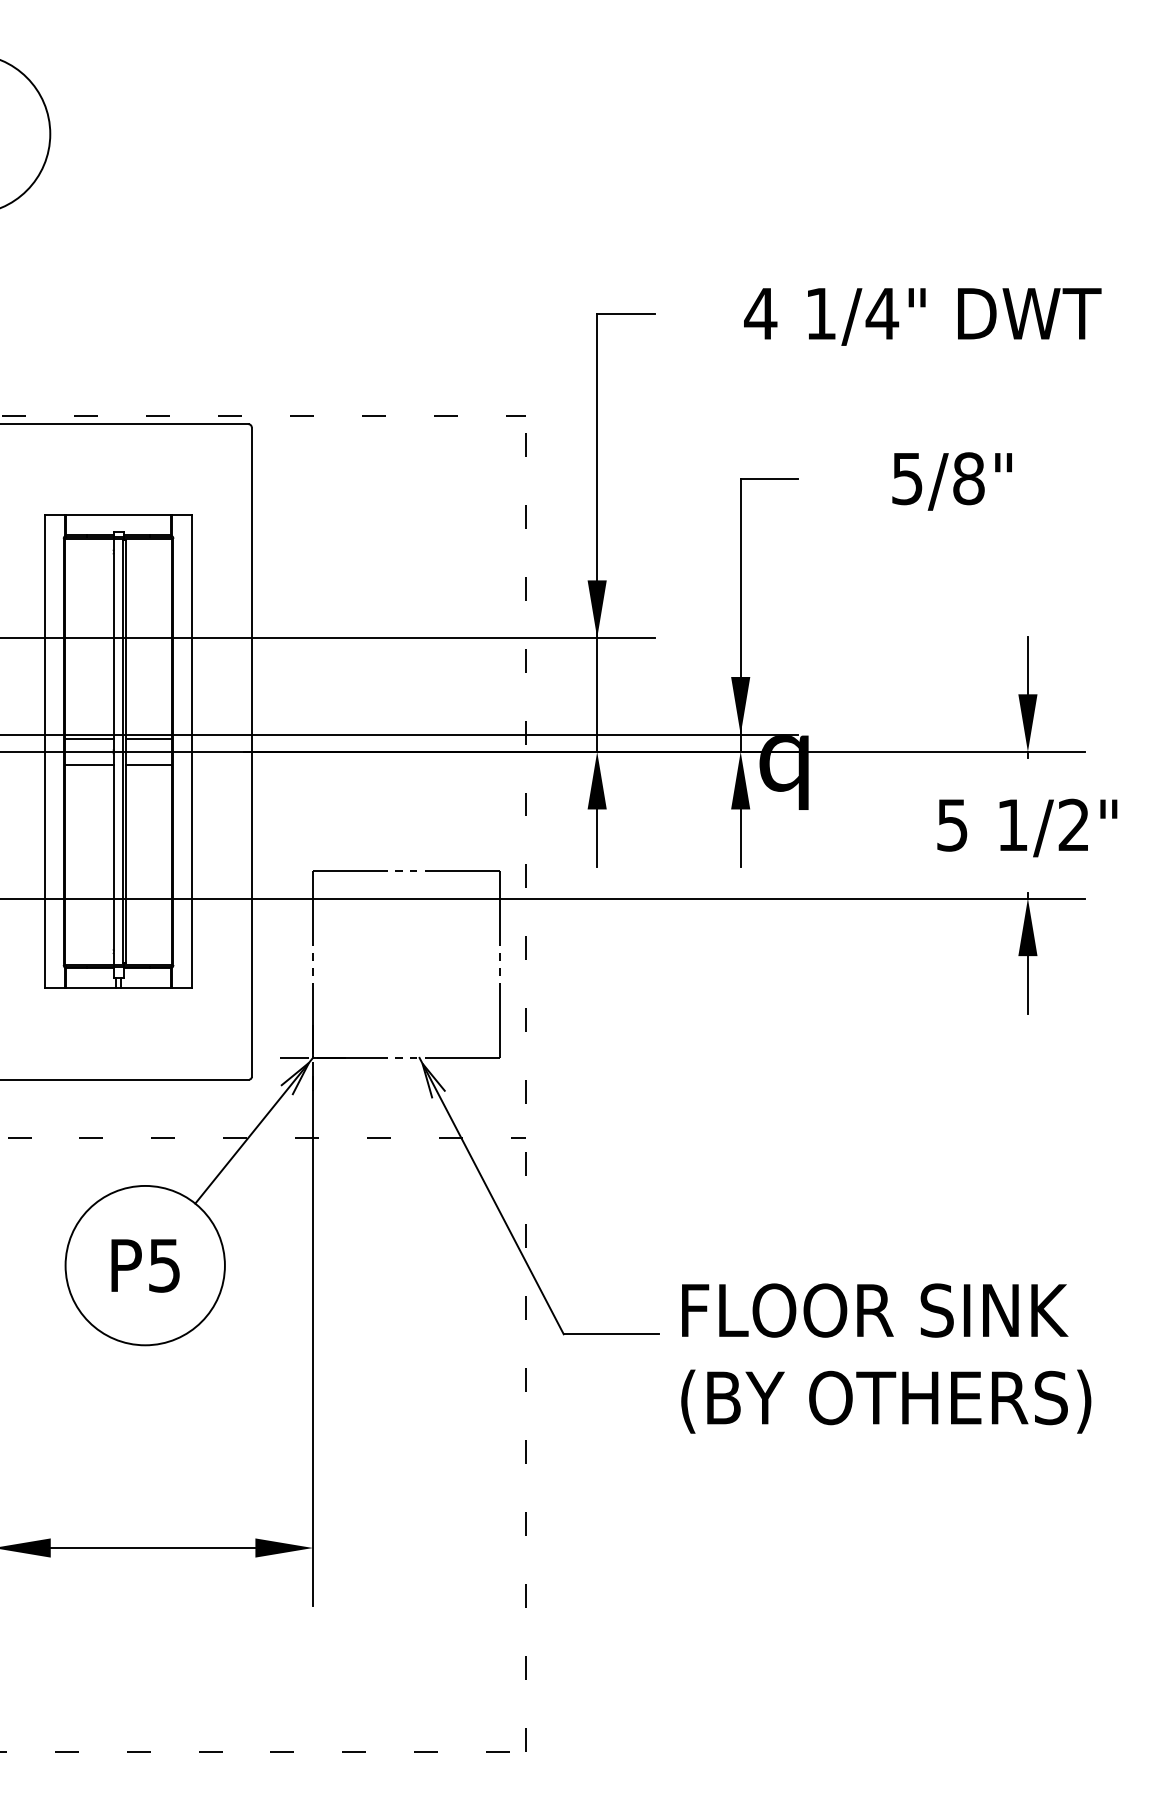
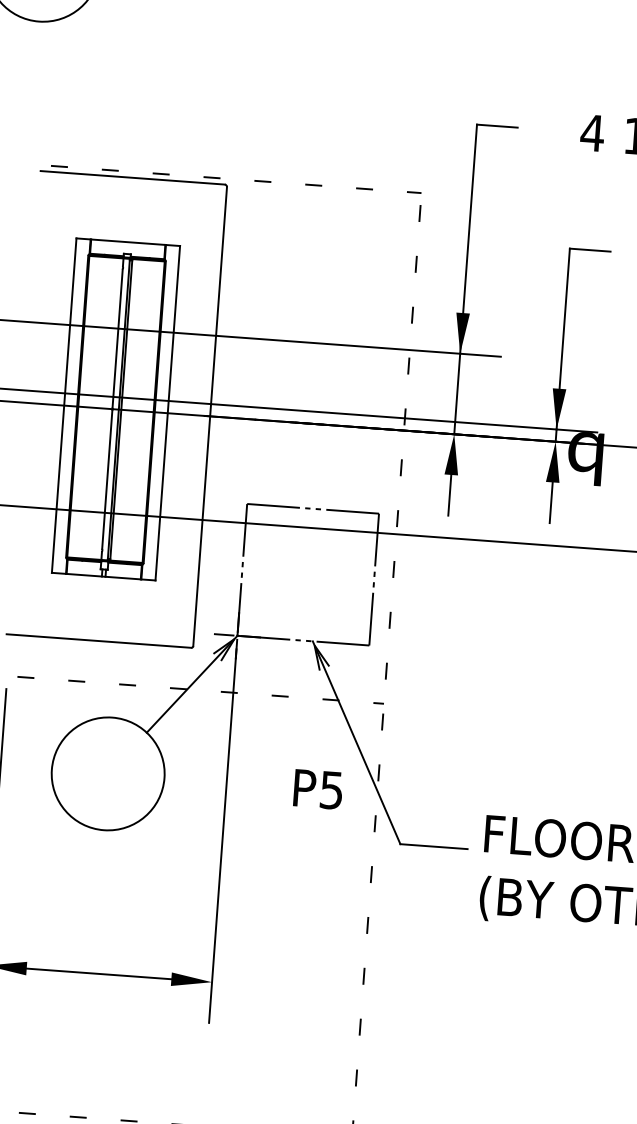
line: (89, 738) -> (96, 398), removed
line: (148, 738) -> (137, 401), removed
line: (89, 765) -> (94, 417), removed
line: (148, 765) -> (136, 420), removed
text: (145, 1265) -> (318, 789), moved

